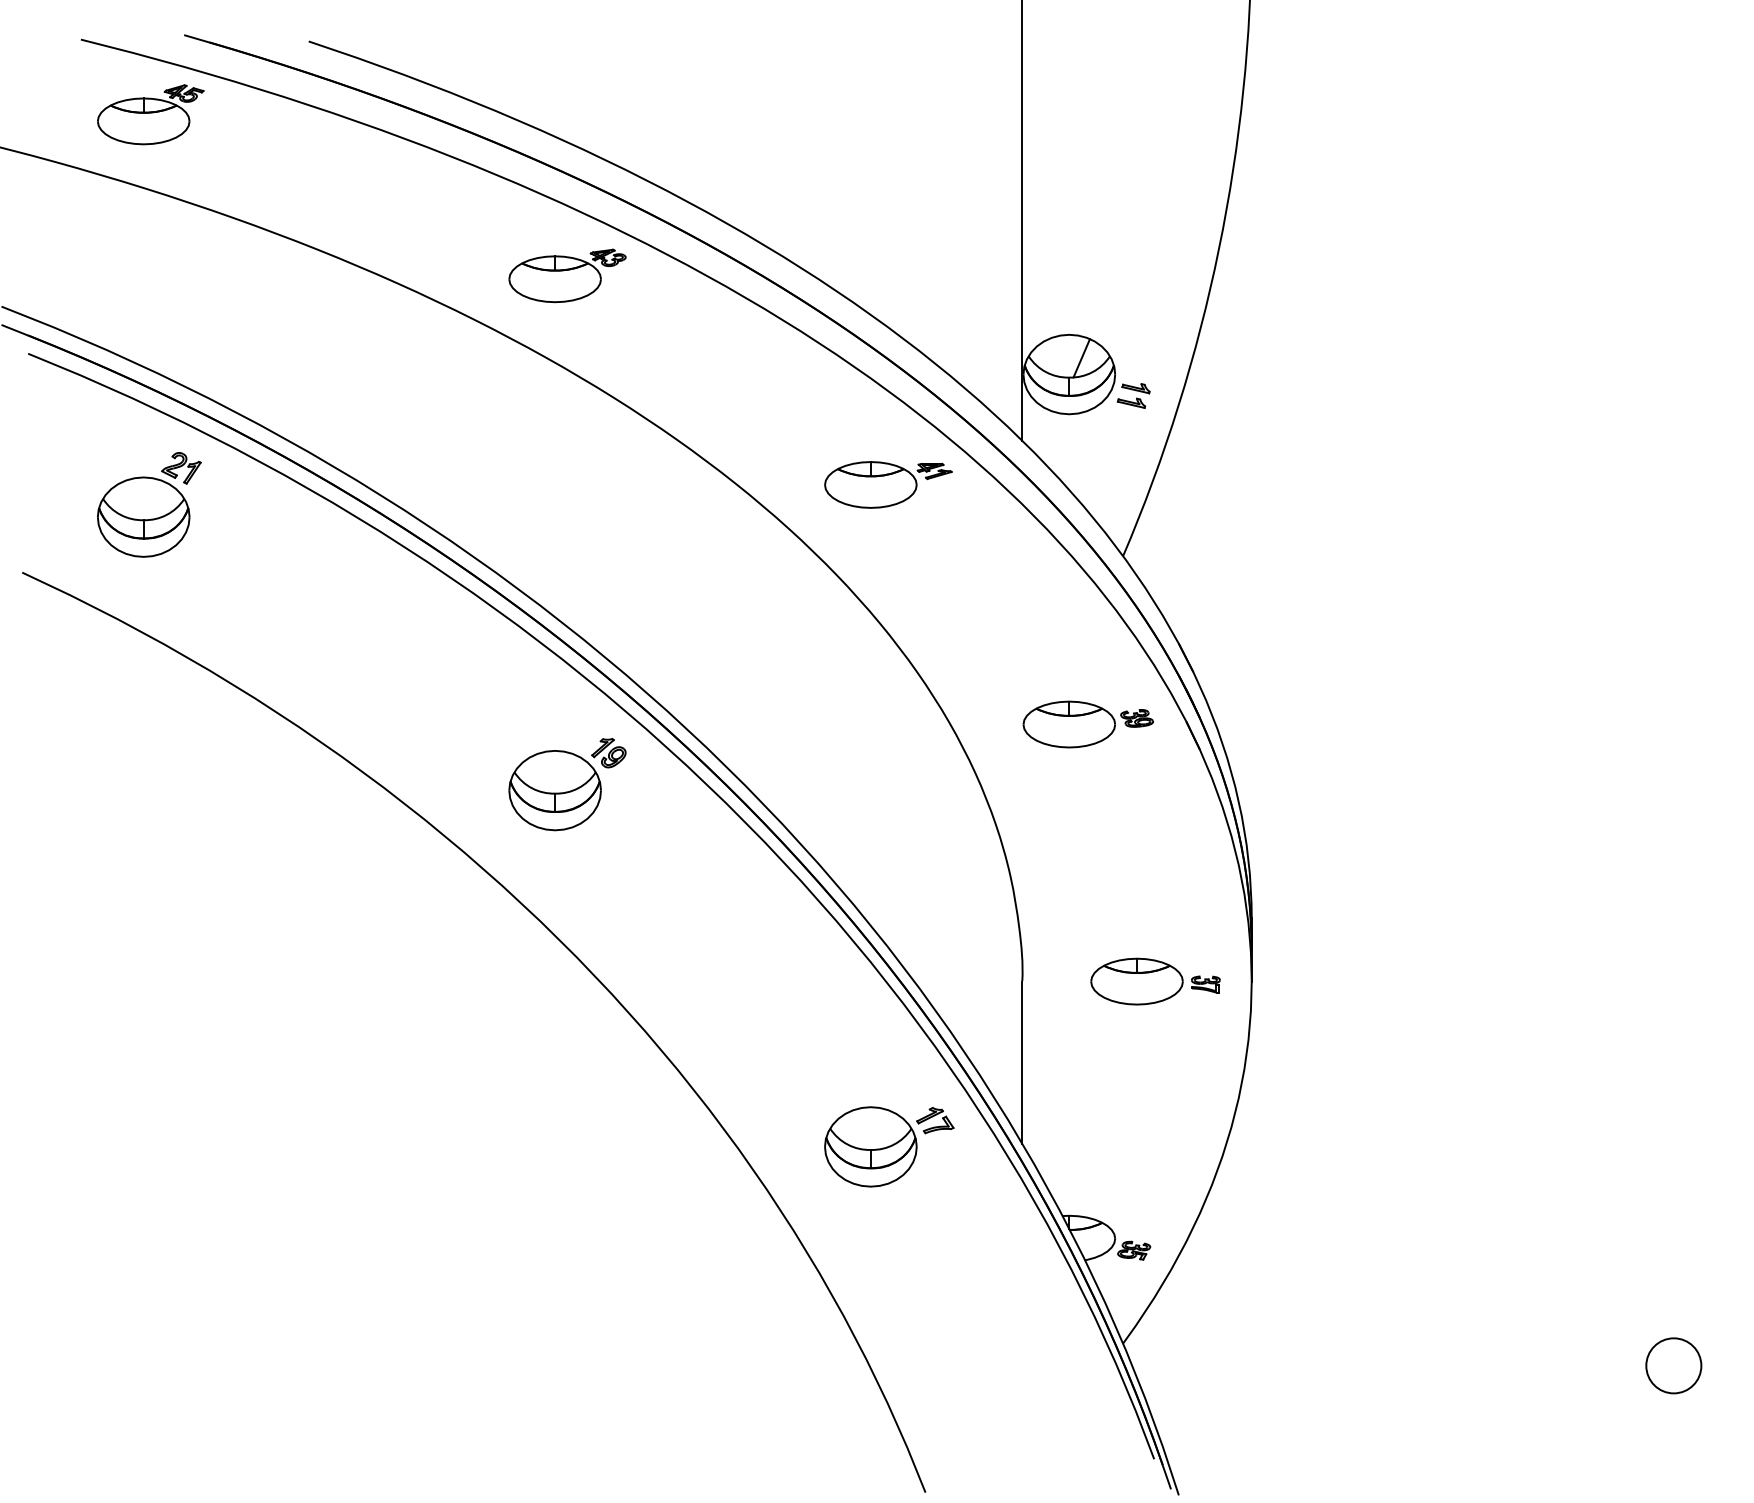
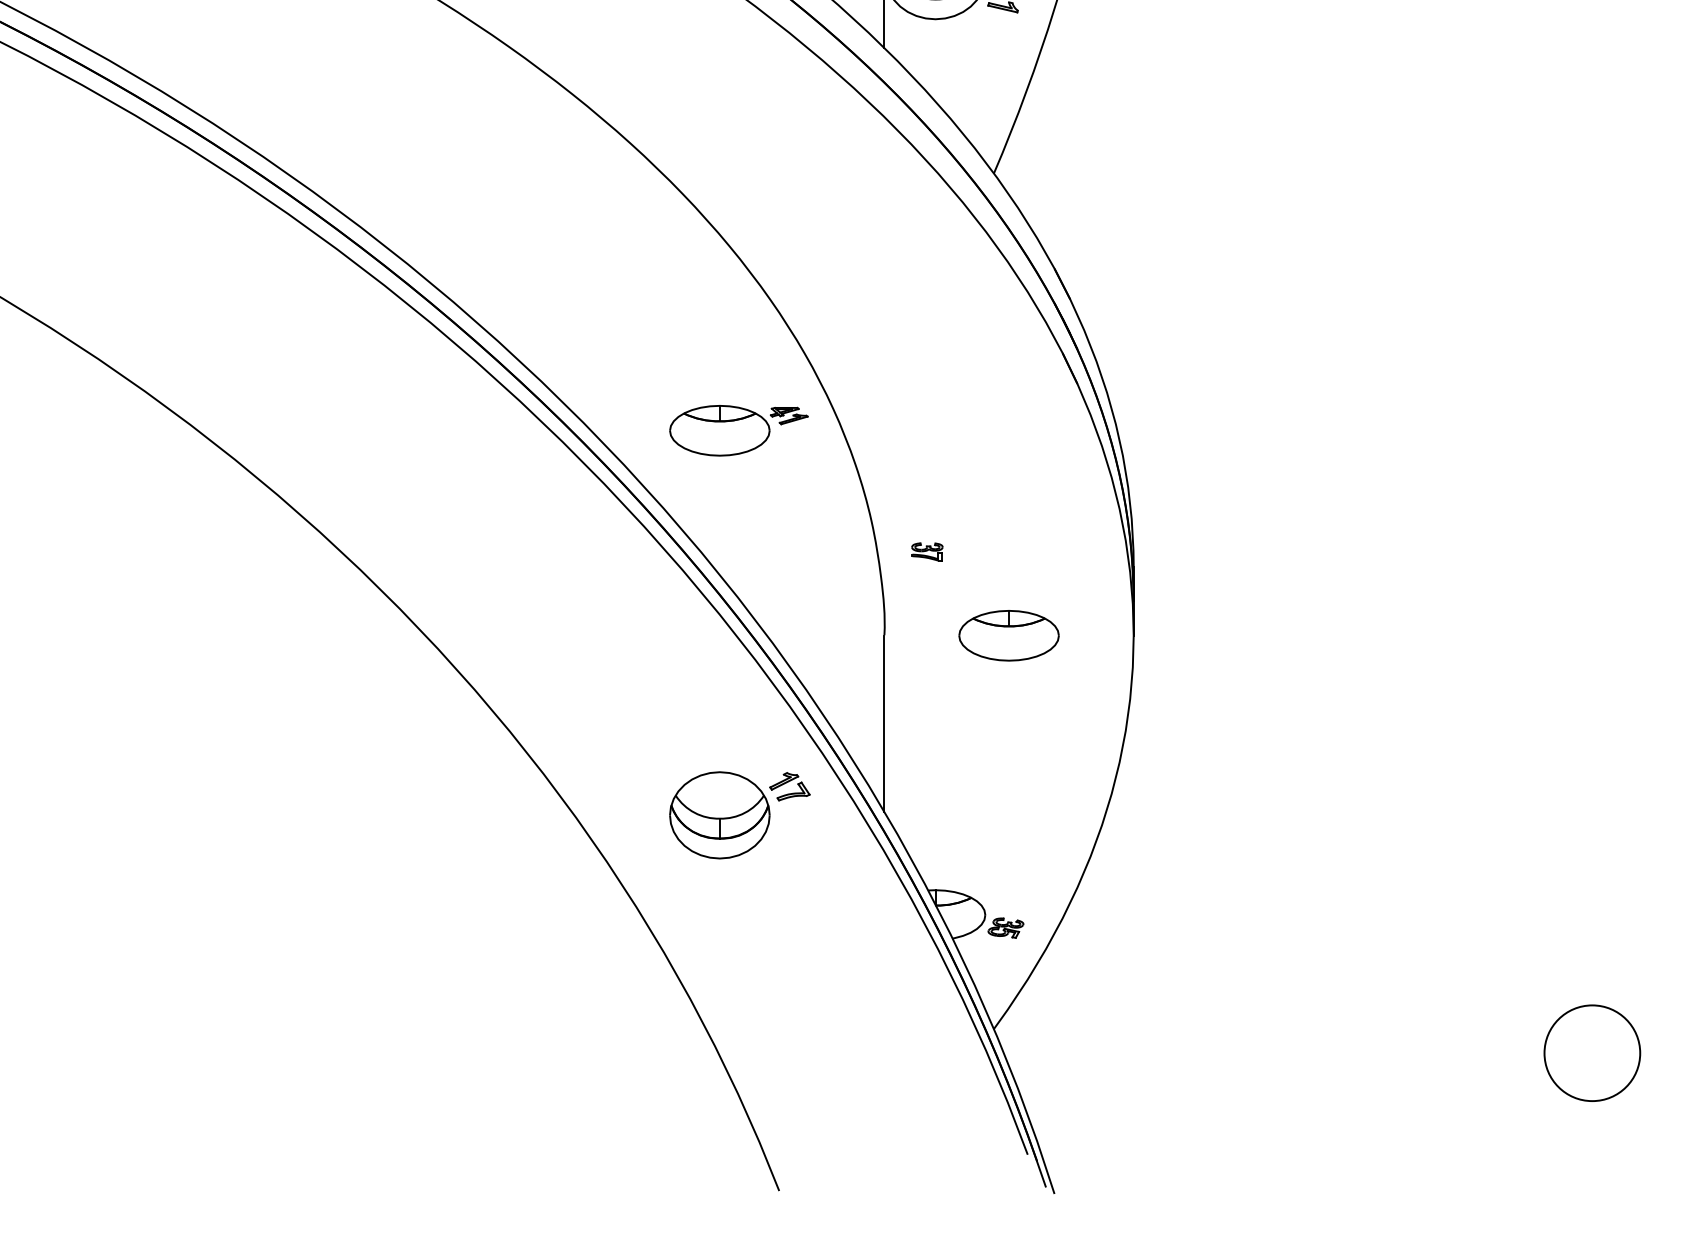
part: (888, 484) -> (739, 430), moved
part: (1088, 724) -> (956, 356), removed
part: (567, 784) -> (390, 421), removed
part: (1205, 984) -> (926, 551), moved
circle: (1673, 1365) -> (1591, 1052), size x1.6

